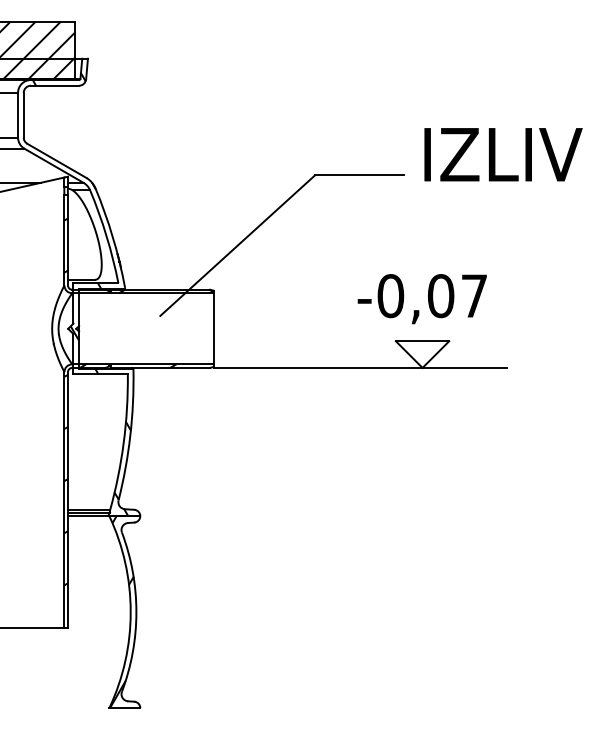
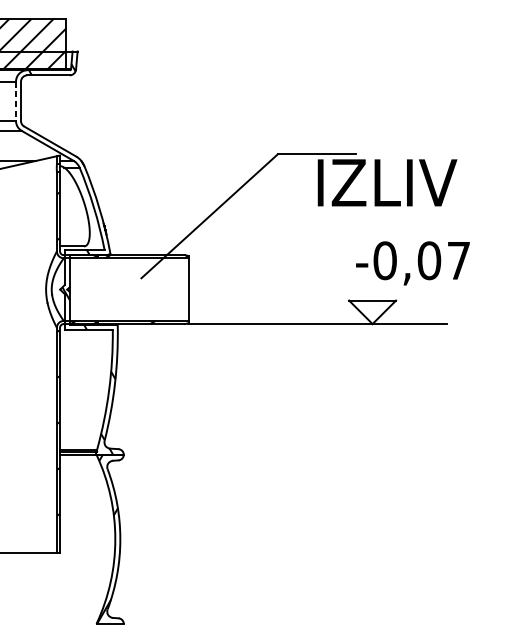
line: (18, 115) -> (16, 101), solid -> dashed
text: (503, 154) -> (387, 182), moved
text: (421, 299) -> (412, 263), moved

